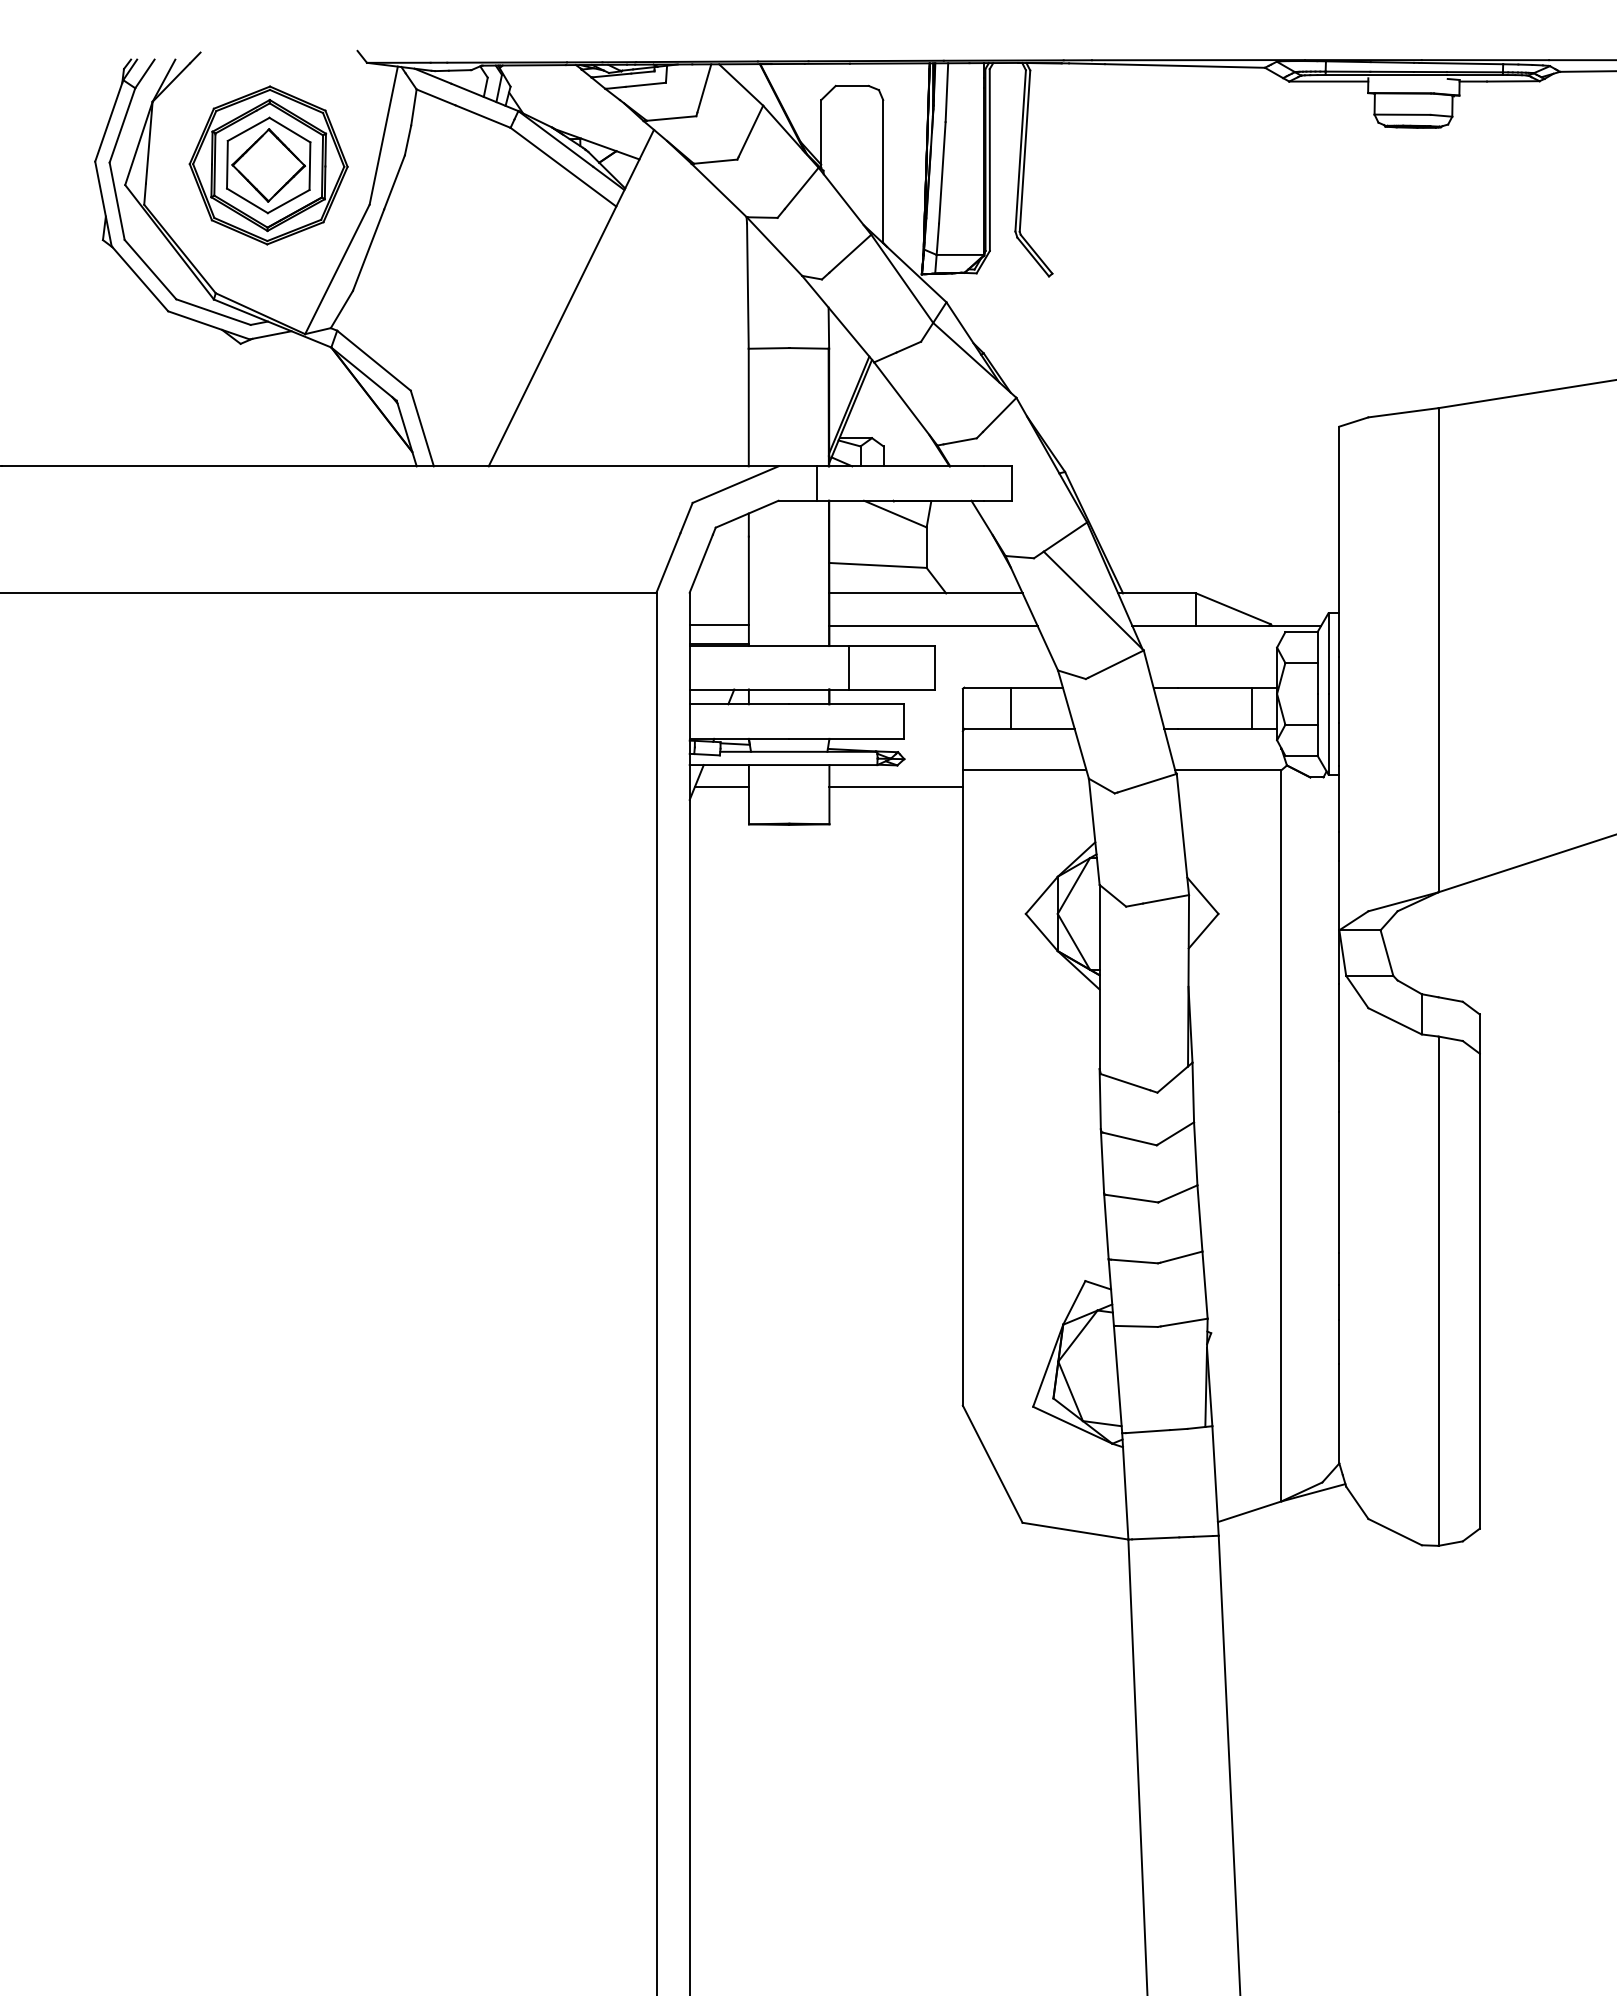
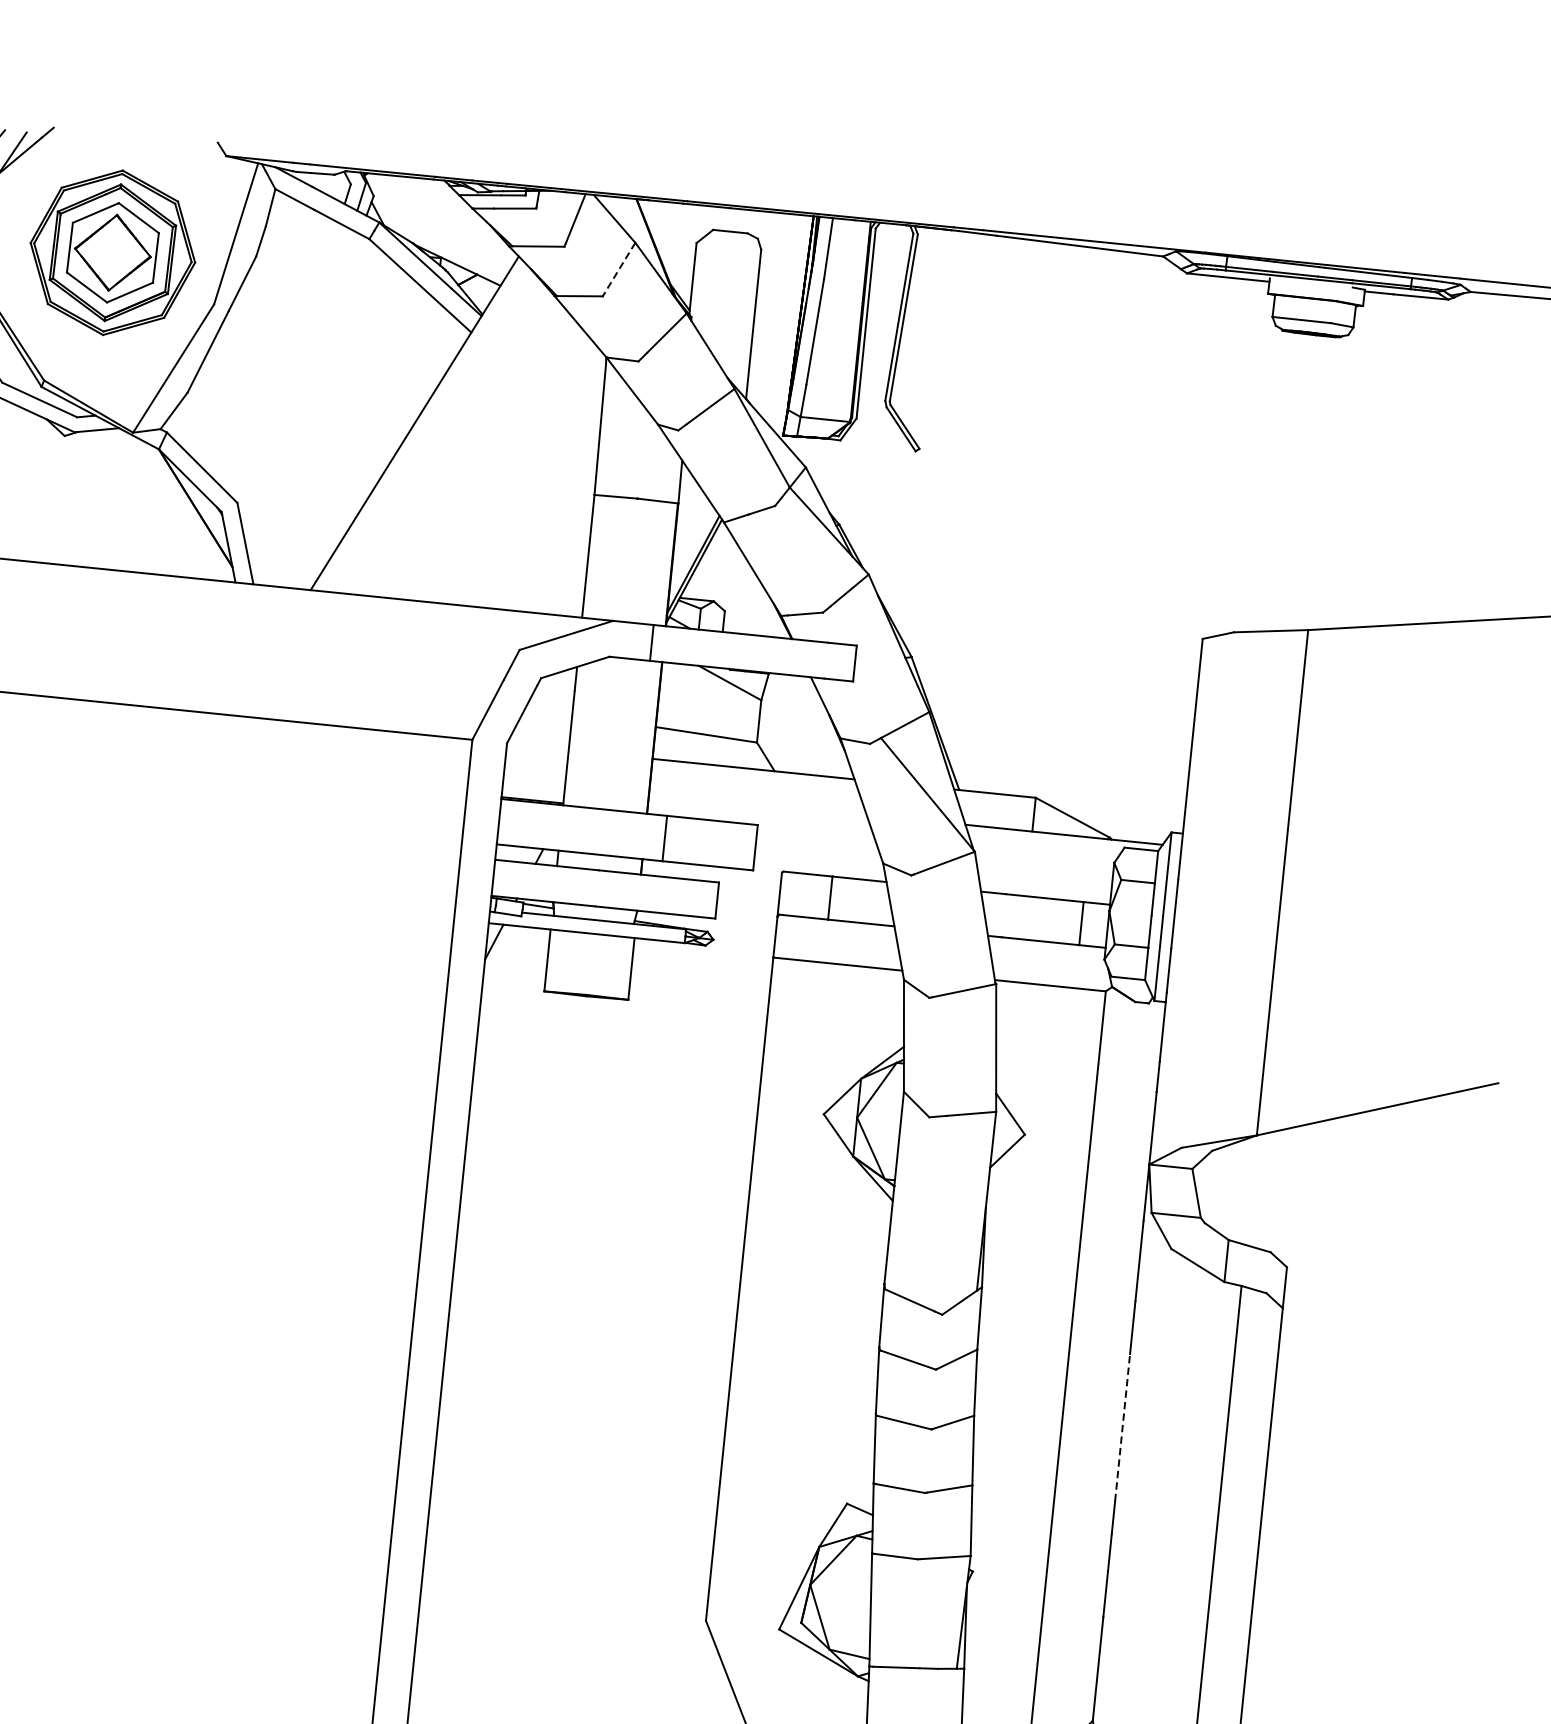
line: (750, 131) -> (619, 268), solid -> dashed
line: (718, 624) -> (533, 779), removed
line: (933, 625) -> (758, 803), removed
line: (721, 786) -> (519, 948), removed
line: (895, 786) -> (701, 967), removed
line: (1339, 1181) -> (1122, 1426), solid -> dashed

